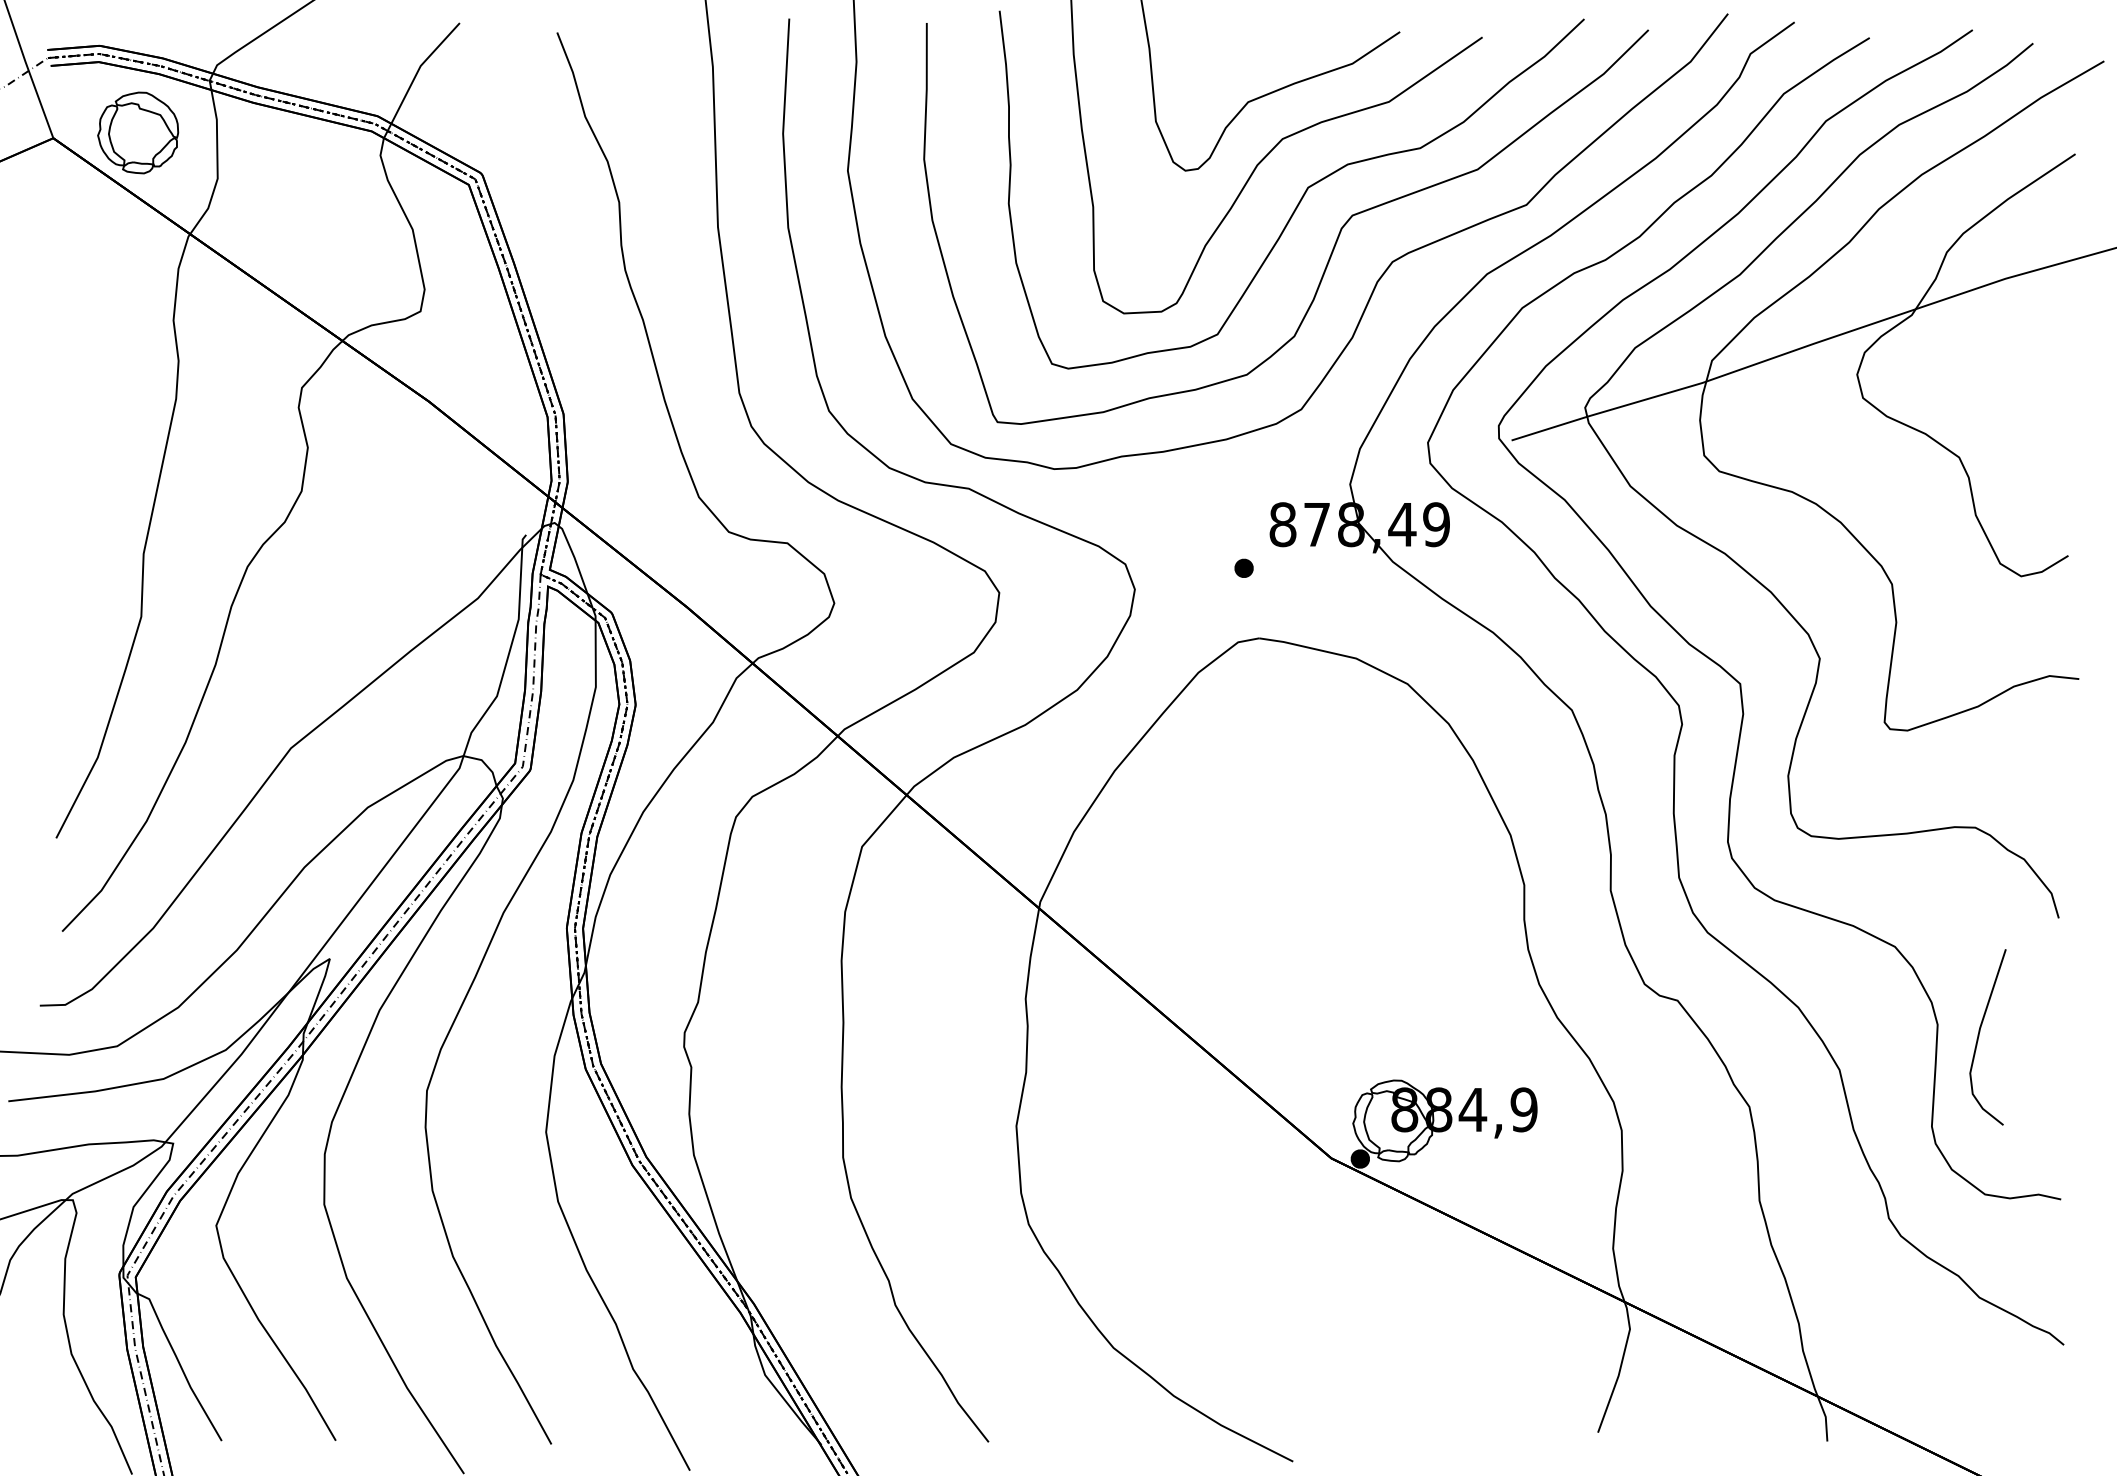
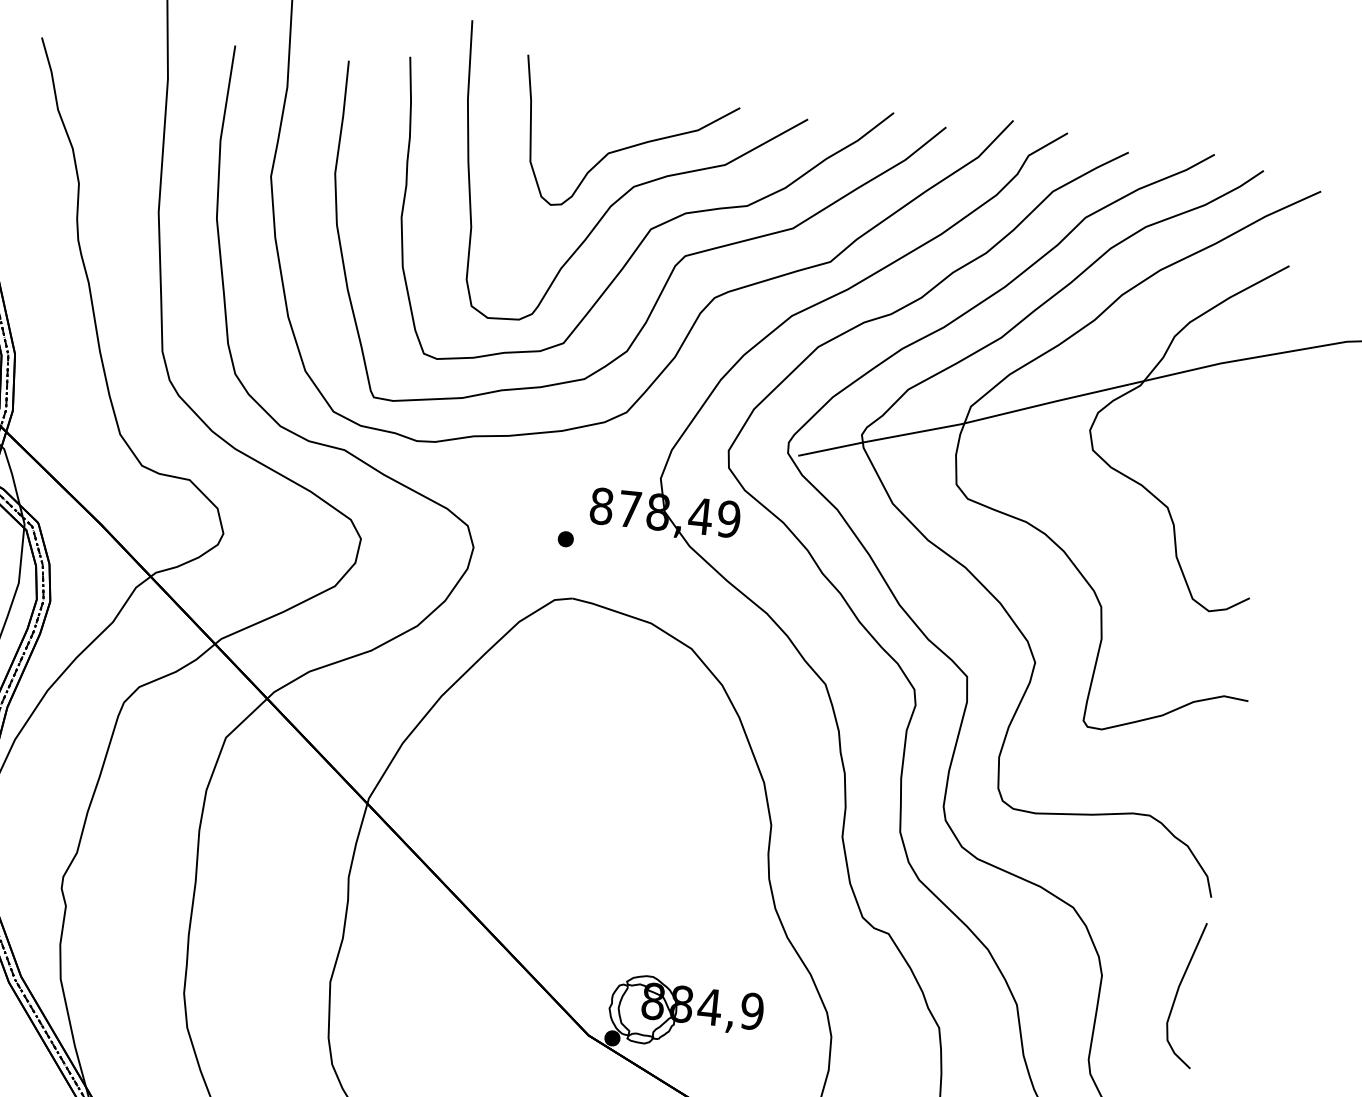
curve: (1979, 1036) -> (1177, 993), moved

